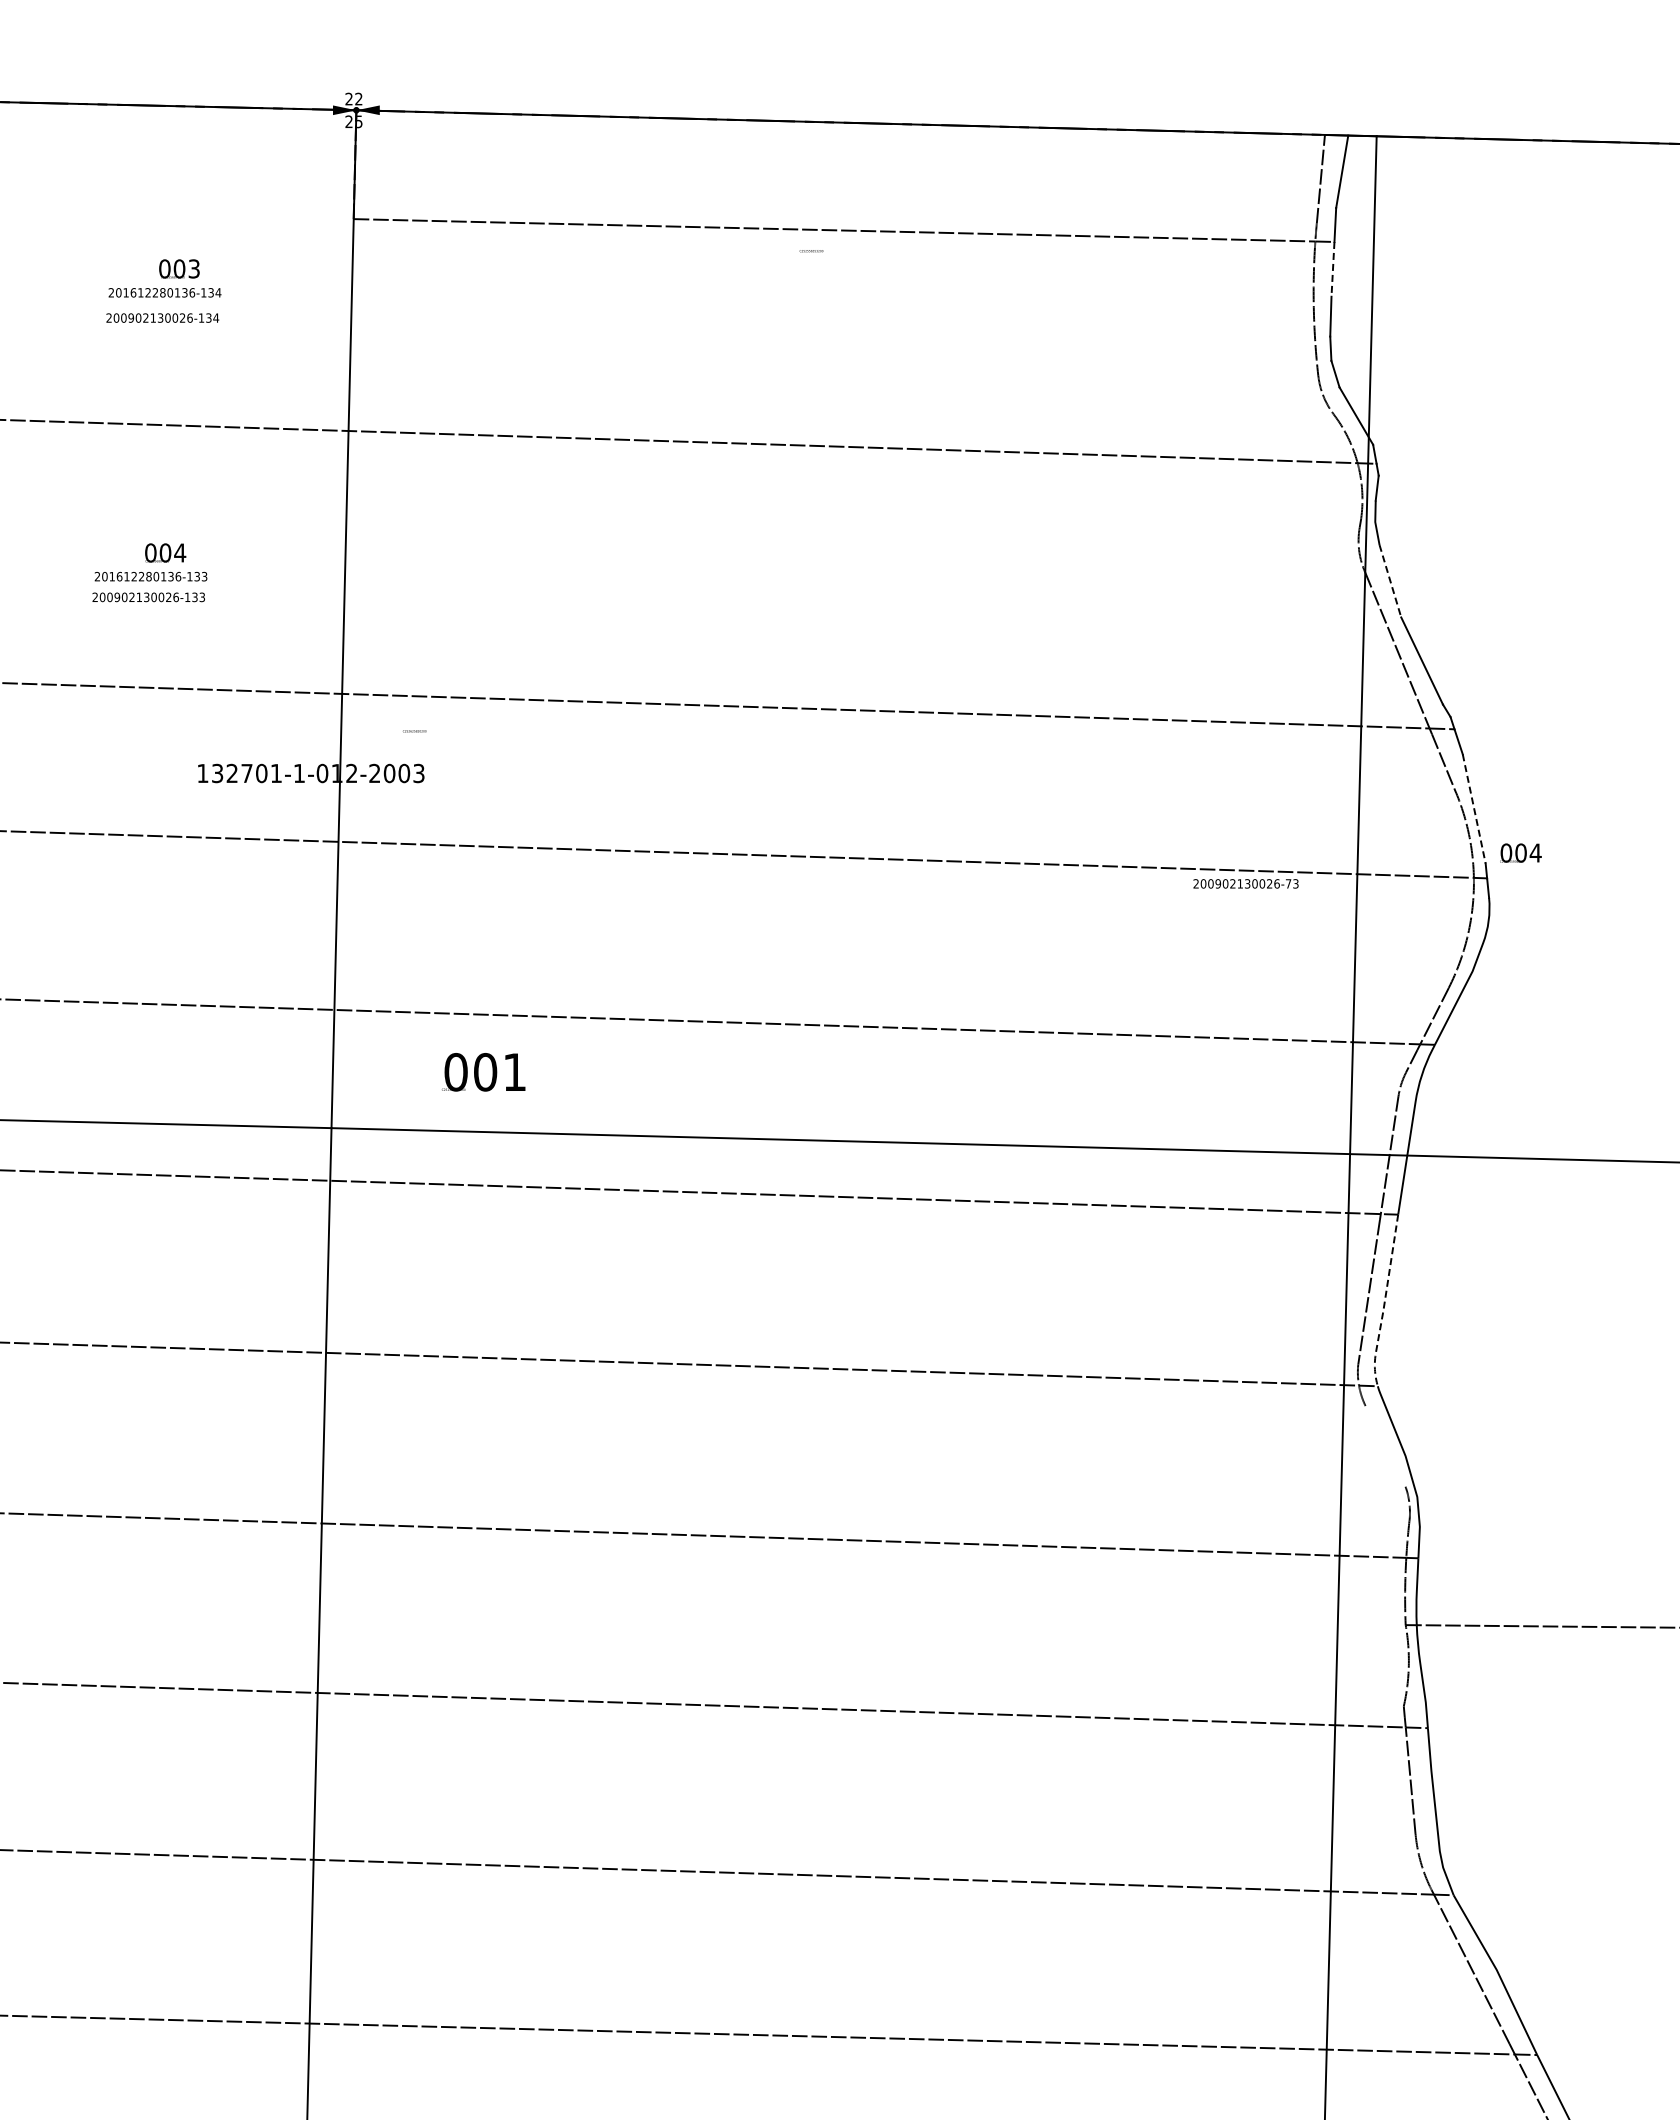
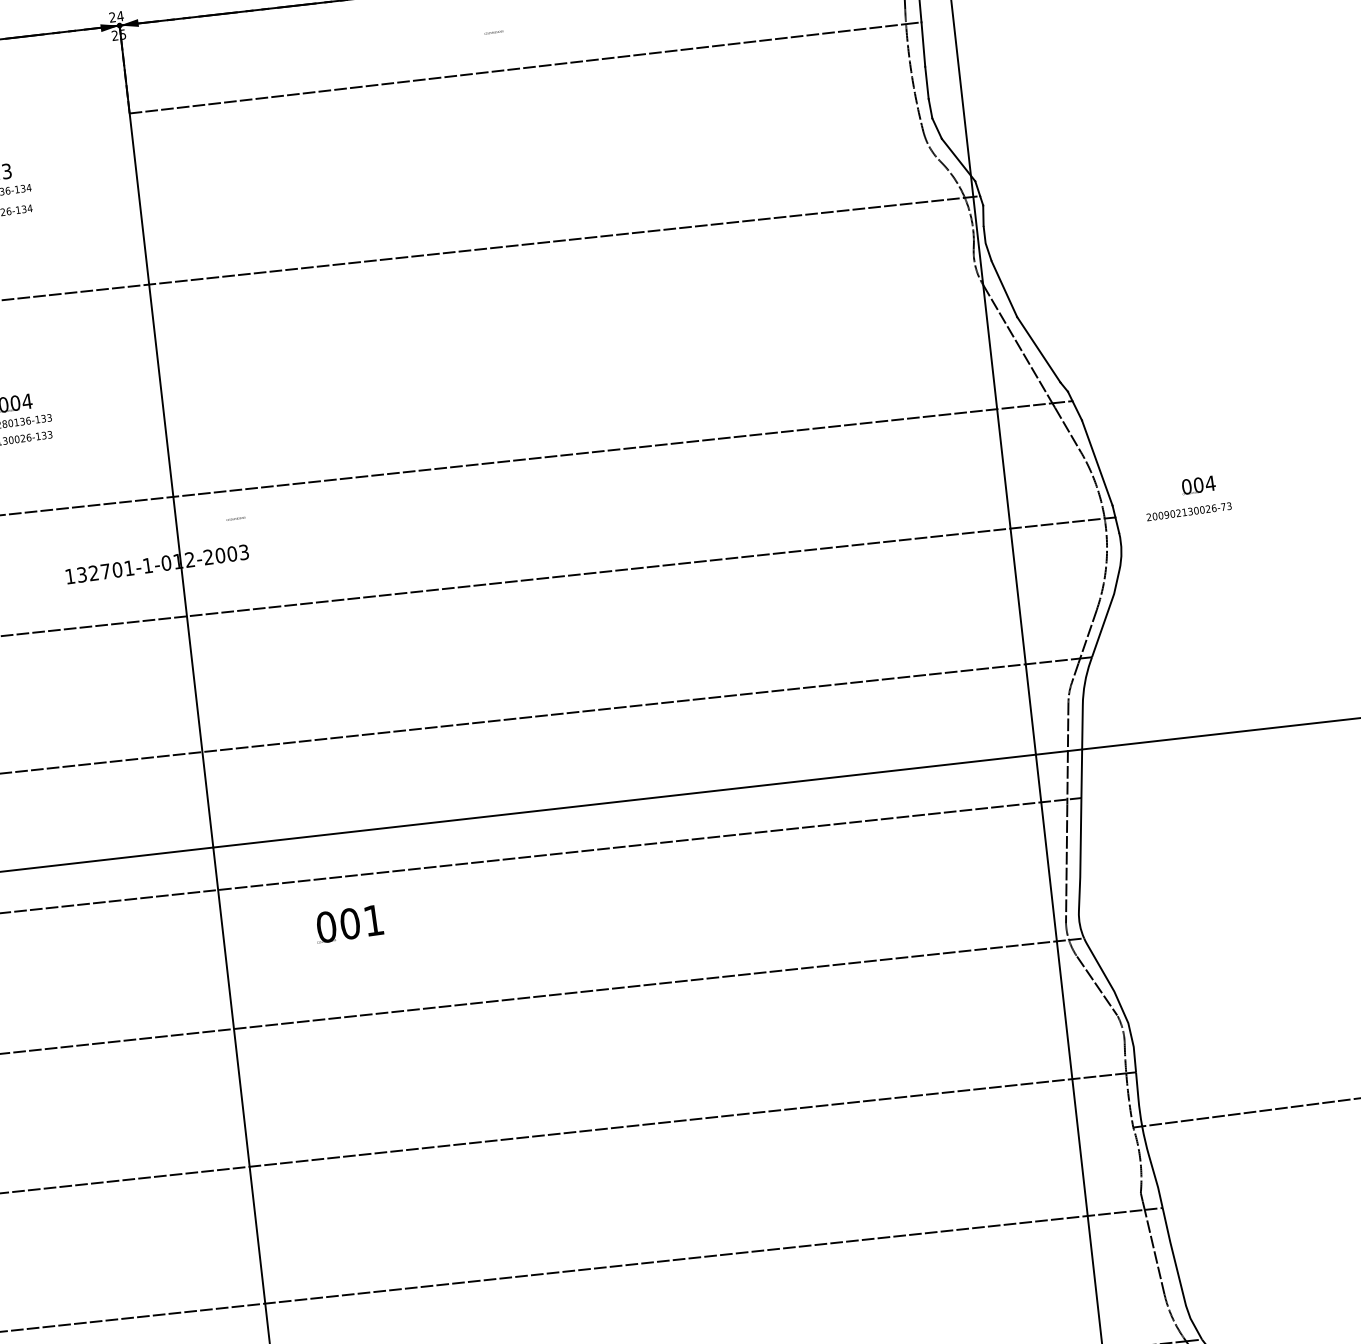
text: (358, 98) -> (120, 15), 22 -> 24
text: (811, 251) -> (493, 32), moved
line: (1332, 269) -> (923, 44), dashed -> solid
line: (1390, 581) -> (1004, 289), dashed -> solid
line: (1474, 808) -> (1097, 462), dashed -> solid
text: (1520, 852) -> (1198, 484), moved
text: (1245, 883) -> (1188, 511), moved
text: (483, 1072) -> (348, 924), moved
line: (1384, 1304) -> (1080, 871), dashed -> solid
line: (1385, 1446) -> (1097, 986), added

